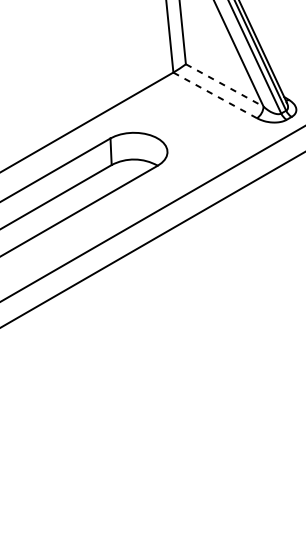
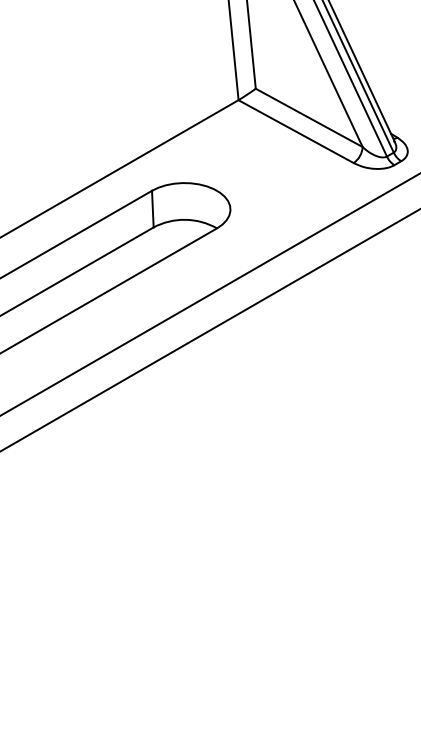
line: (224, 85) -> (309, 117), dashed -> solid
line: (215, 95) -> (296, 131), dashed -> solid

